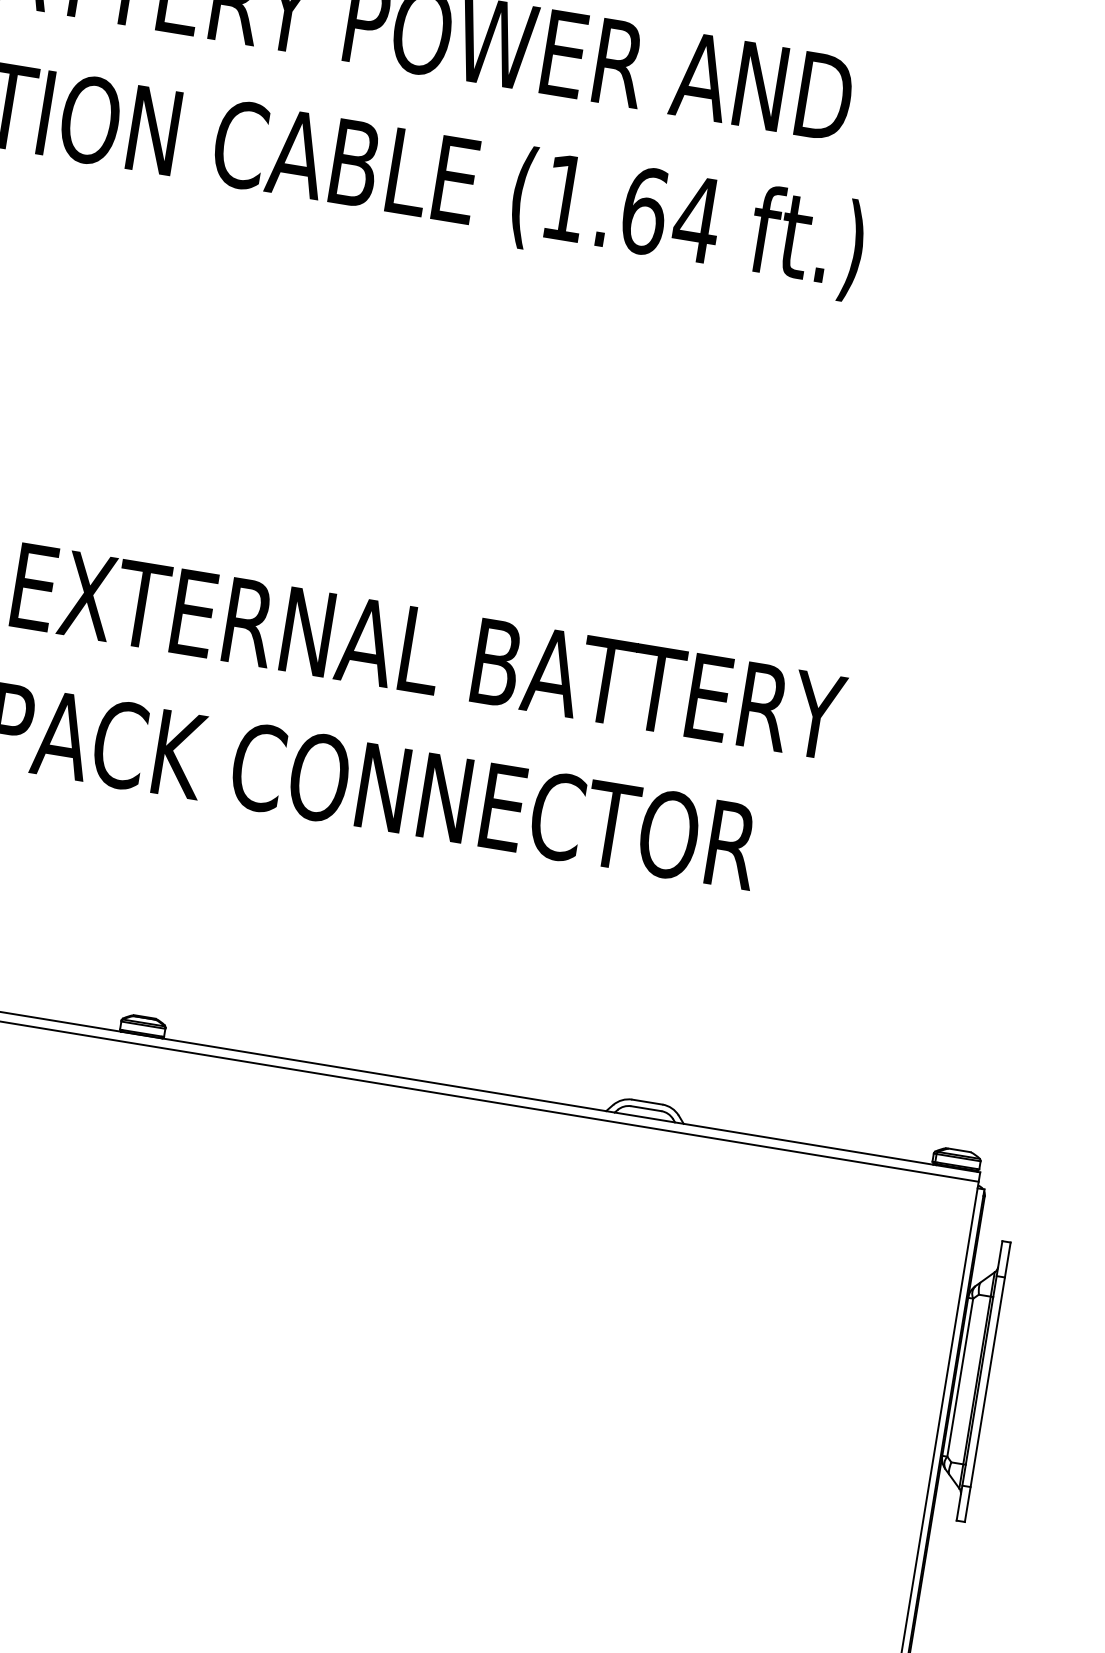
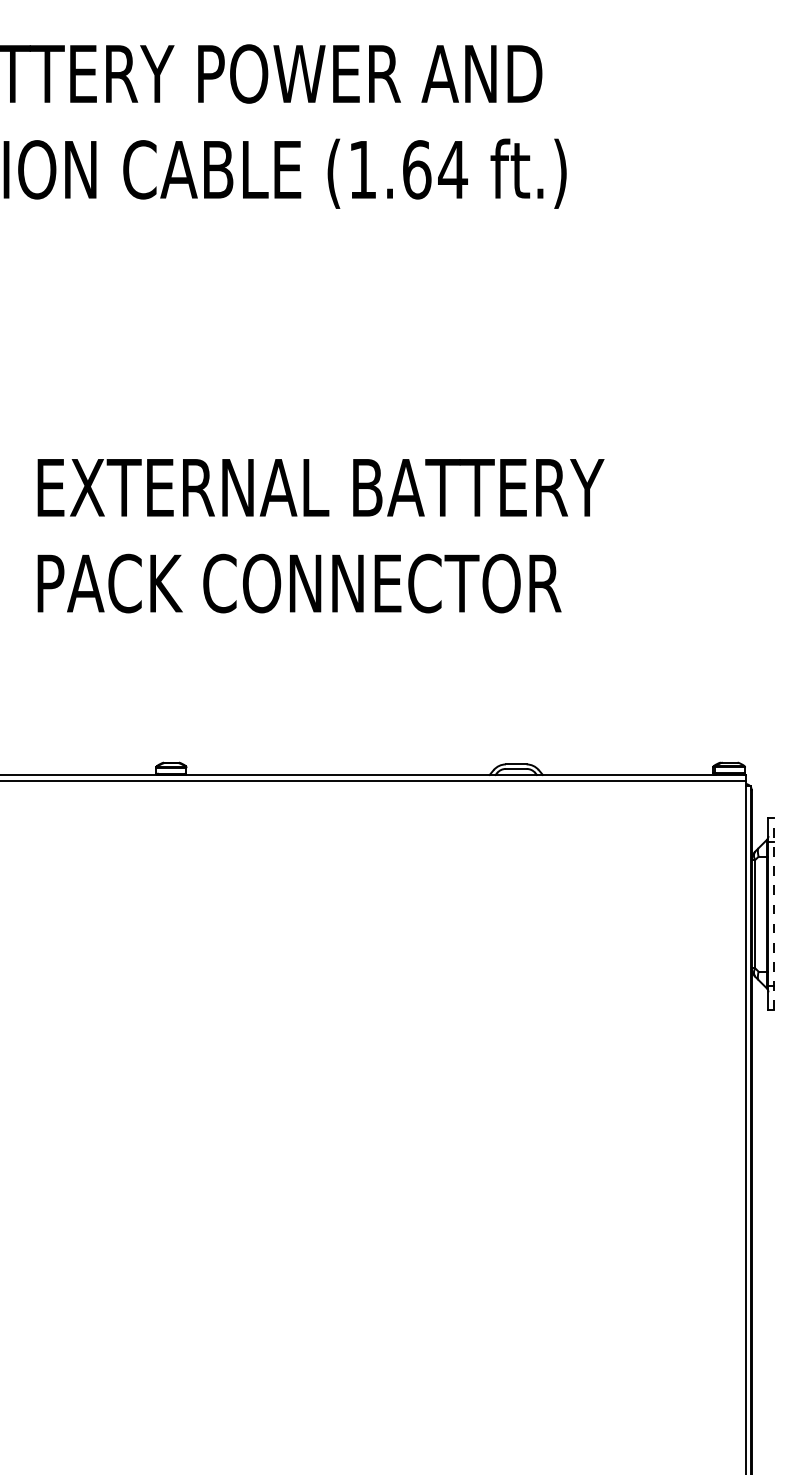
line: (988, 1382) -> (774, 914), solid -> dashed

